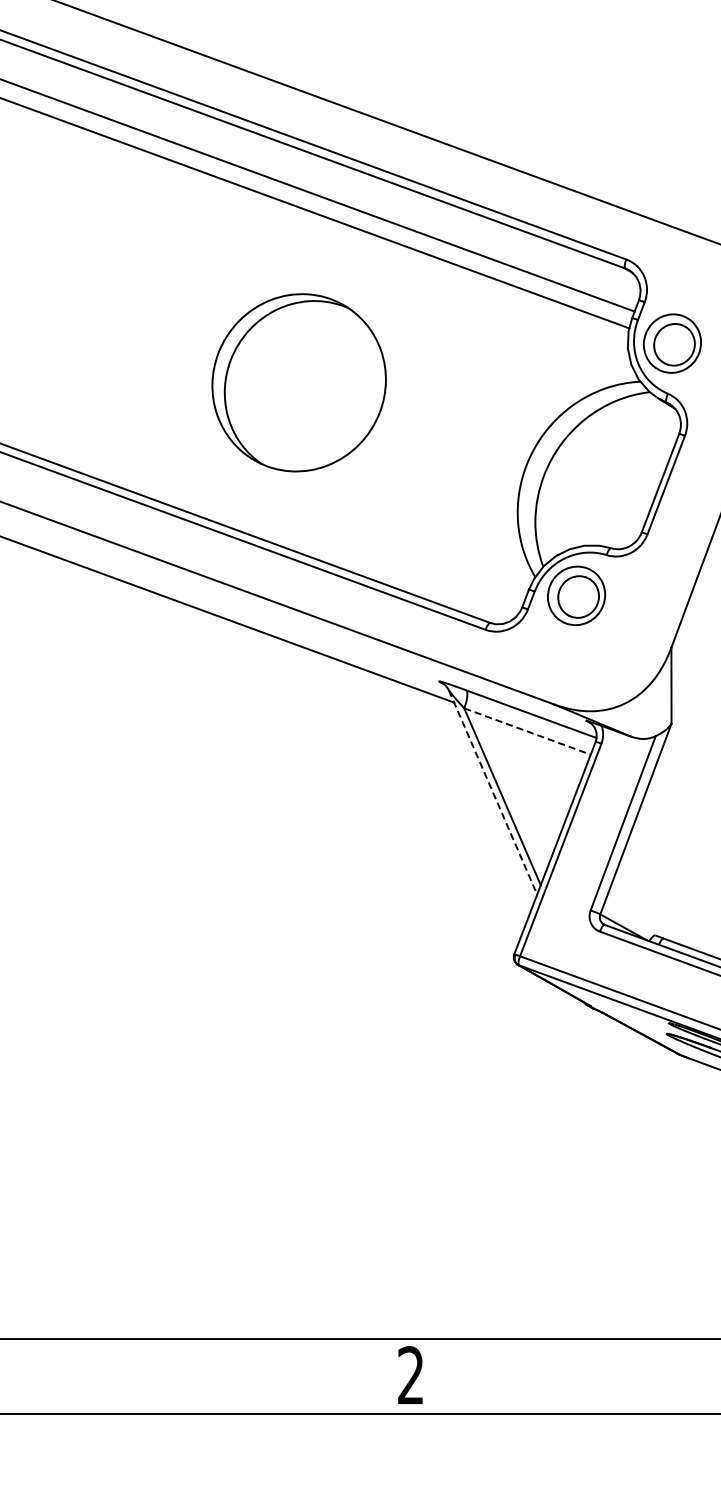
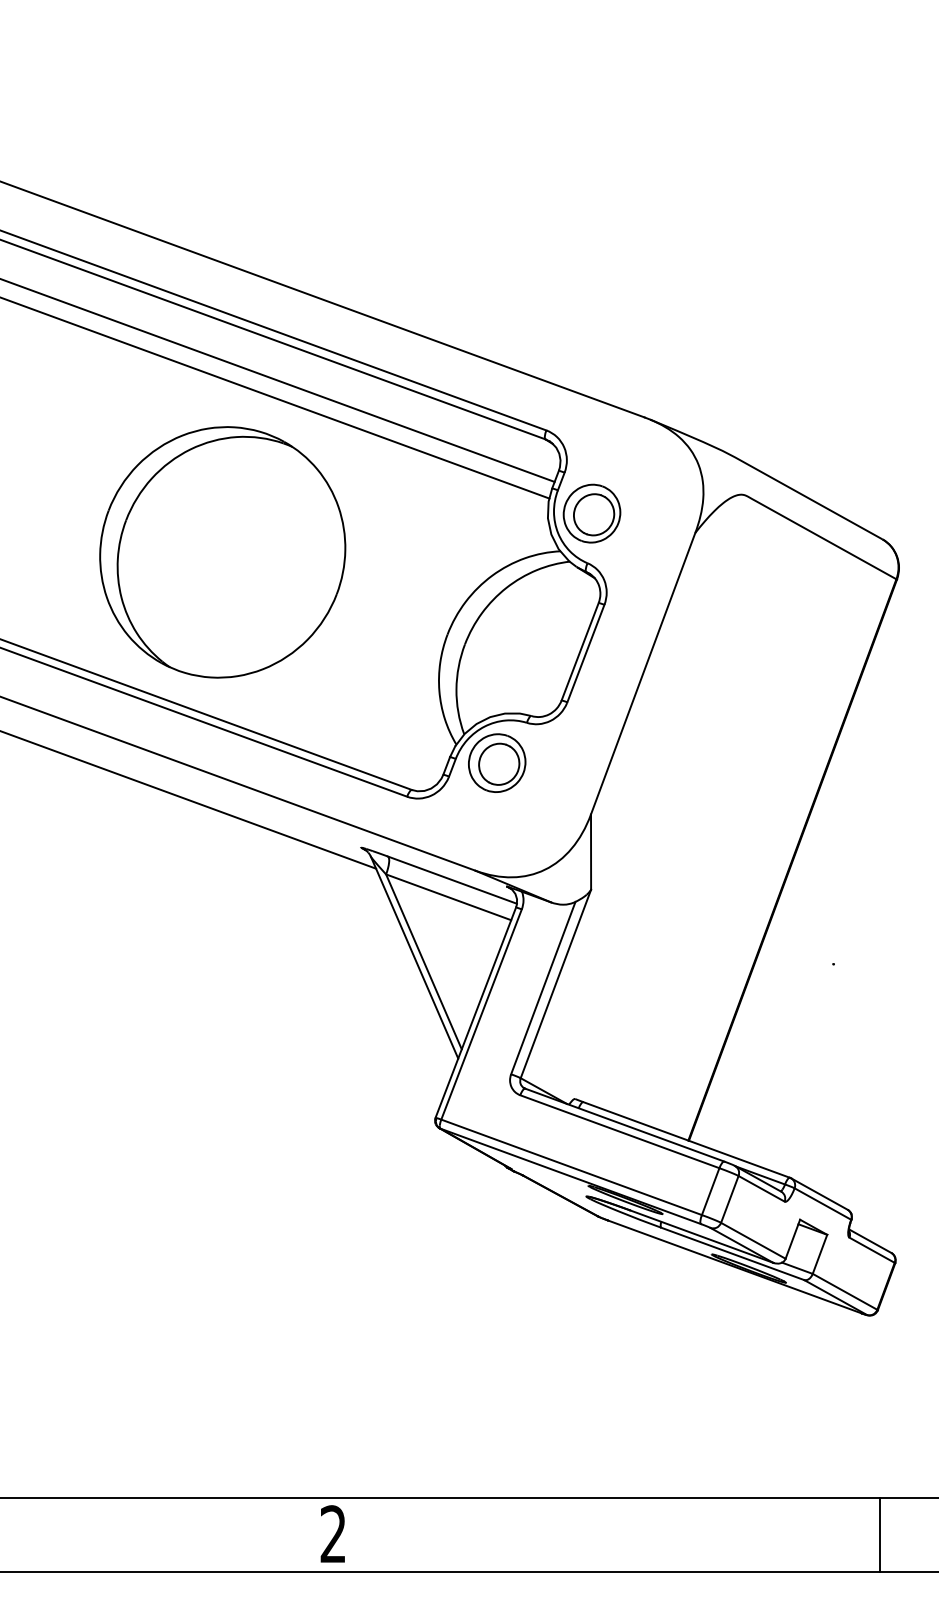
part: (298, 382) -> (222, 552), size x1.43
line: (527, 731) -> (448, 897), dashed -> solid
line: (492, 792) -> (414, 957), dashed -> solid

